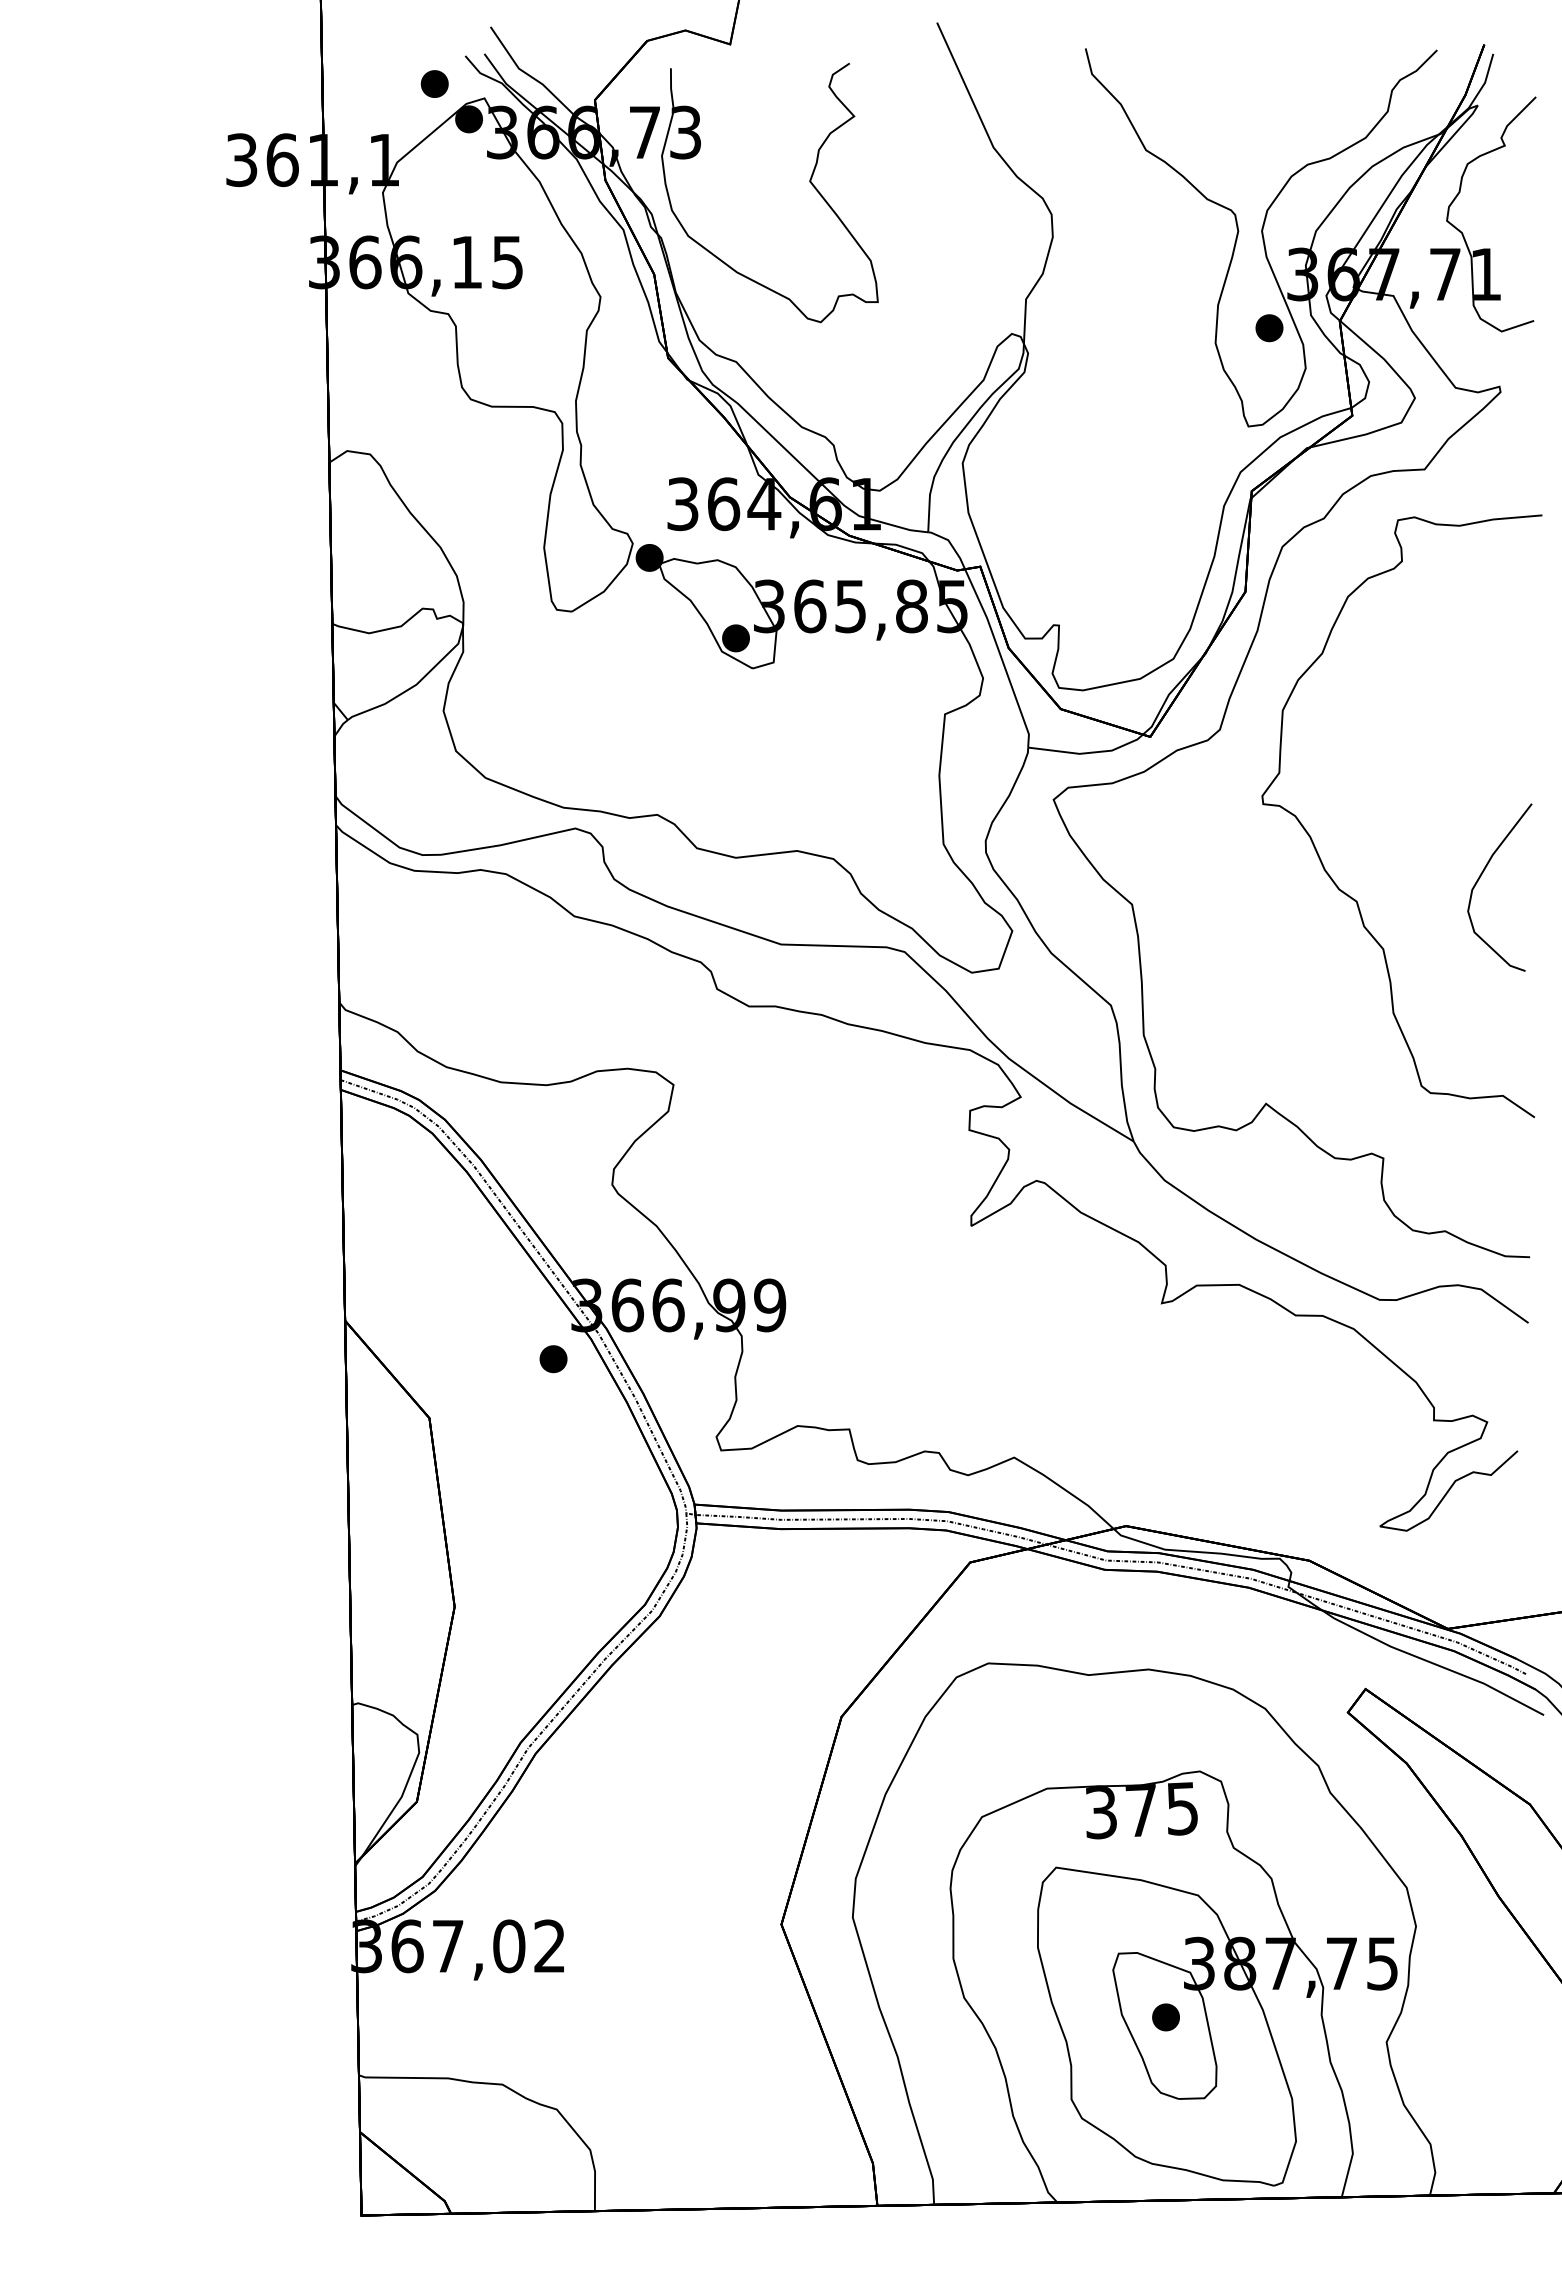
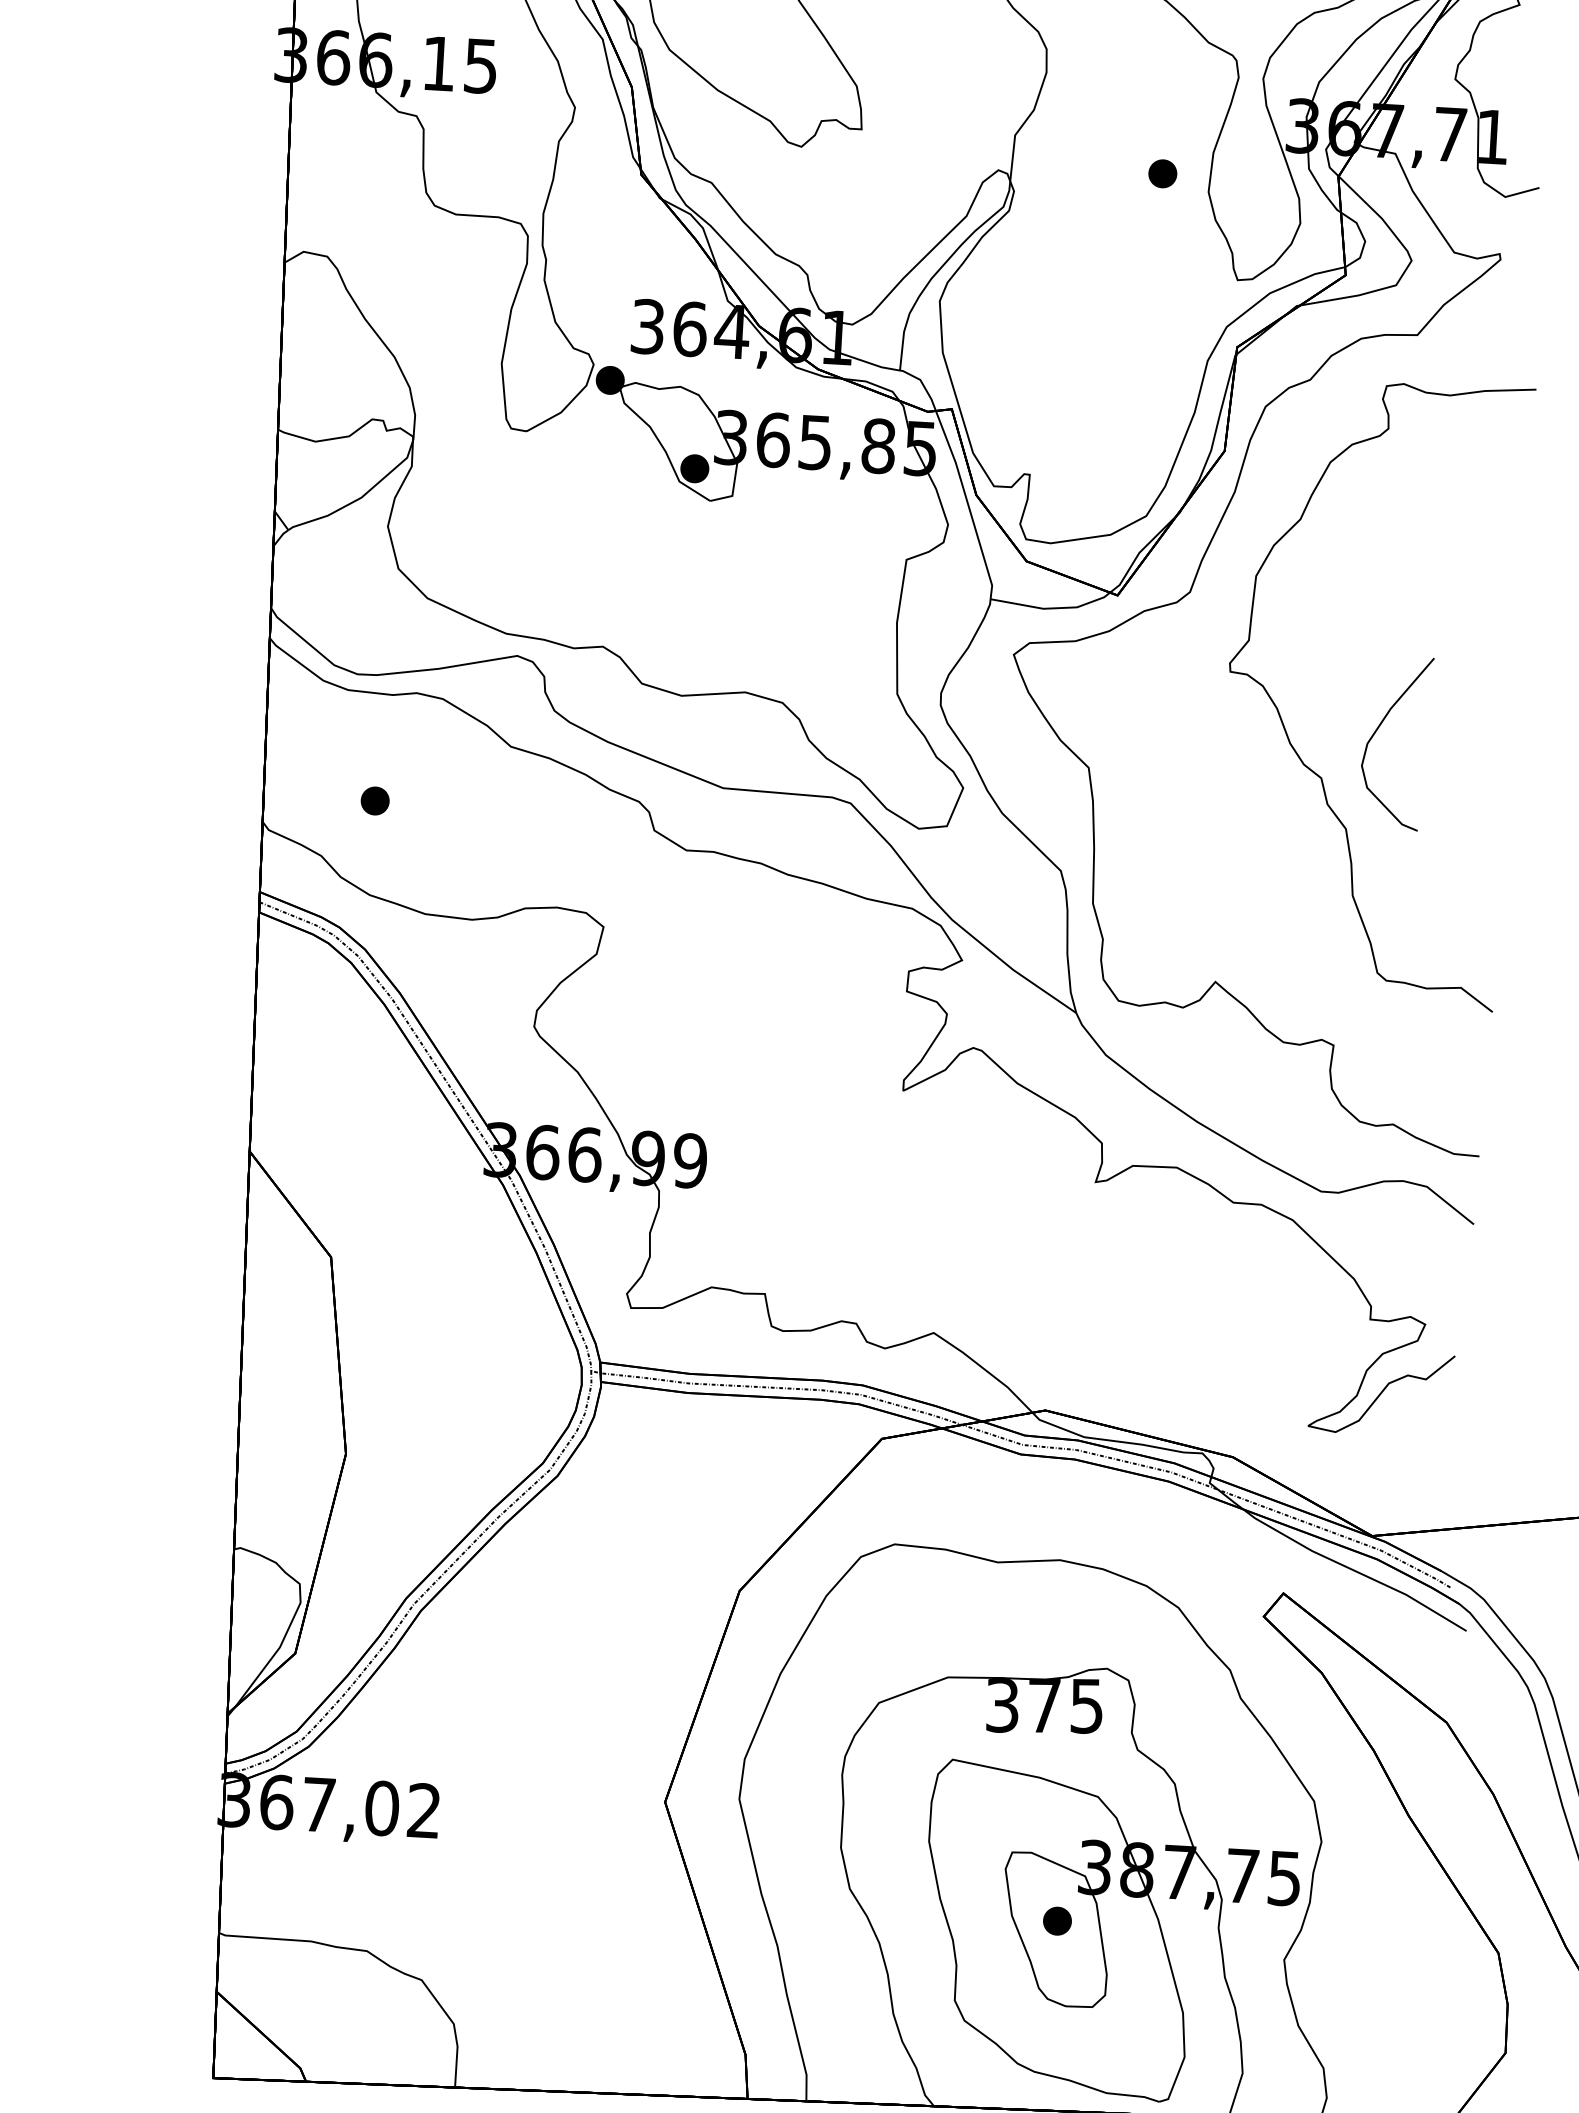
part: (1269, 328) -> (1162, 174), moved
curve: (1481, 876) -> (1377, 730), moved
part: (553, 1359) -> (375, 801), moved

